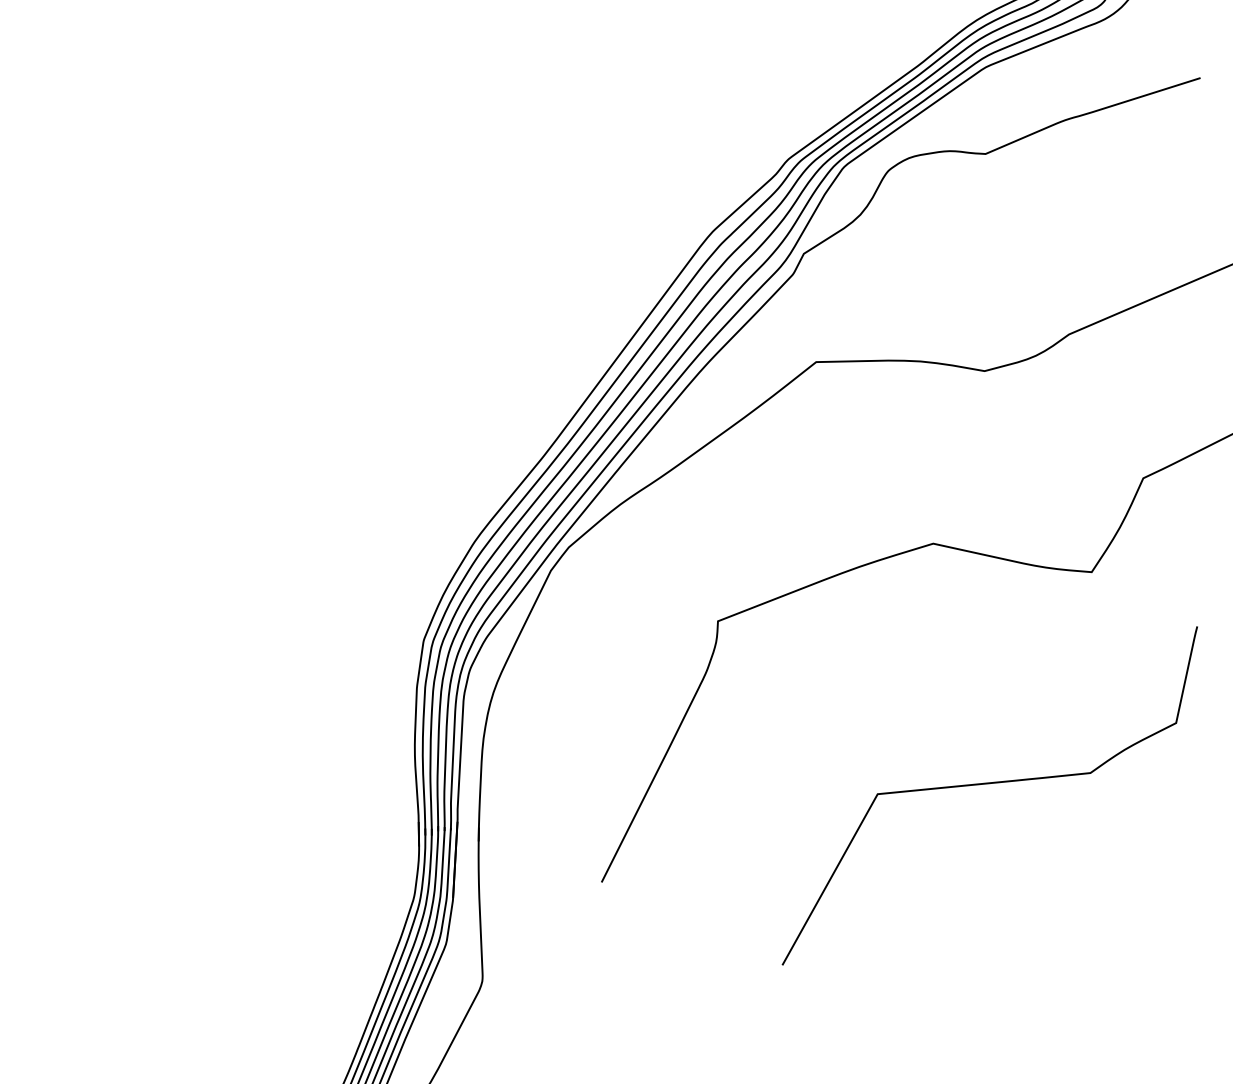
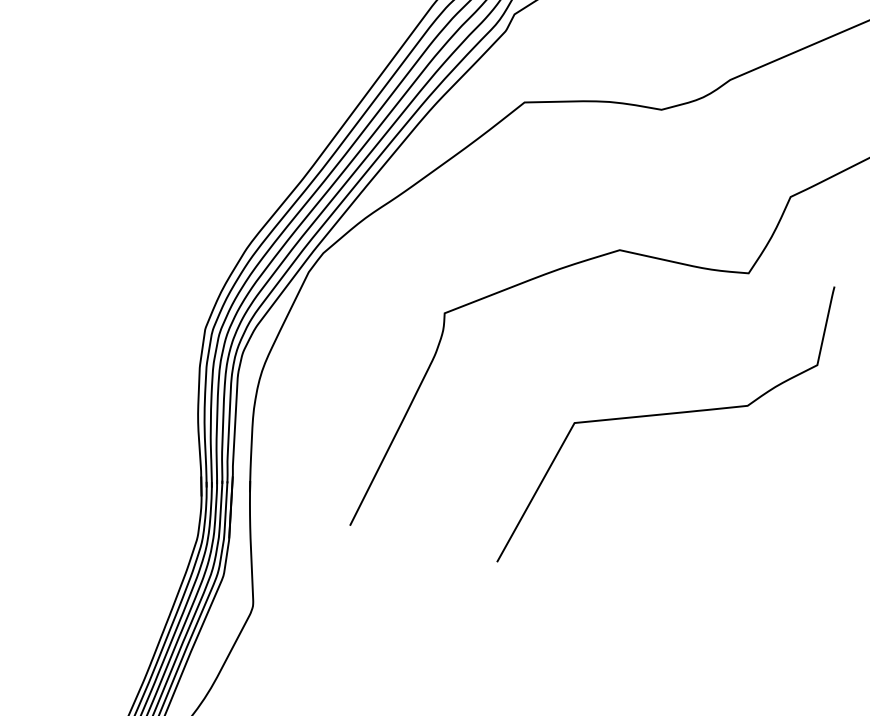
curve: (989, 784) -> (665, 415), moved

